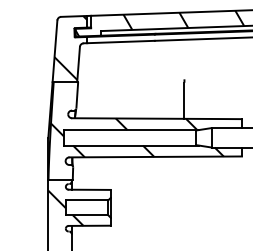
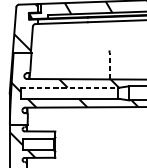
line: (184, 100) -> (109, 65), solid -> dashed
line: (131, 130) -> (70, 87), solid -> dashed

